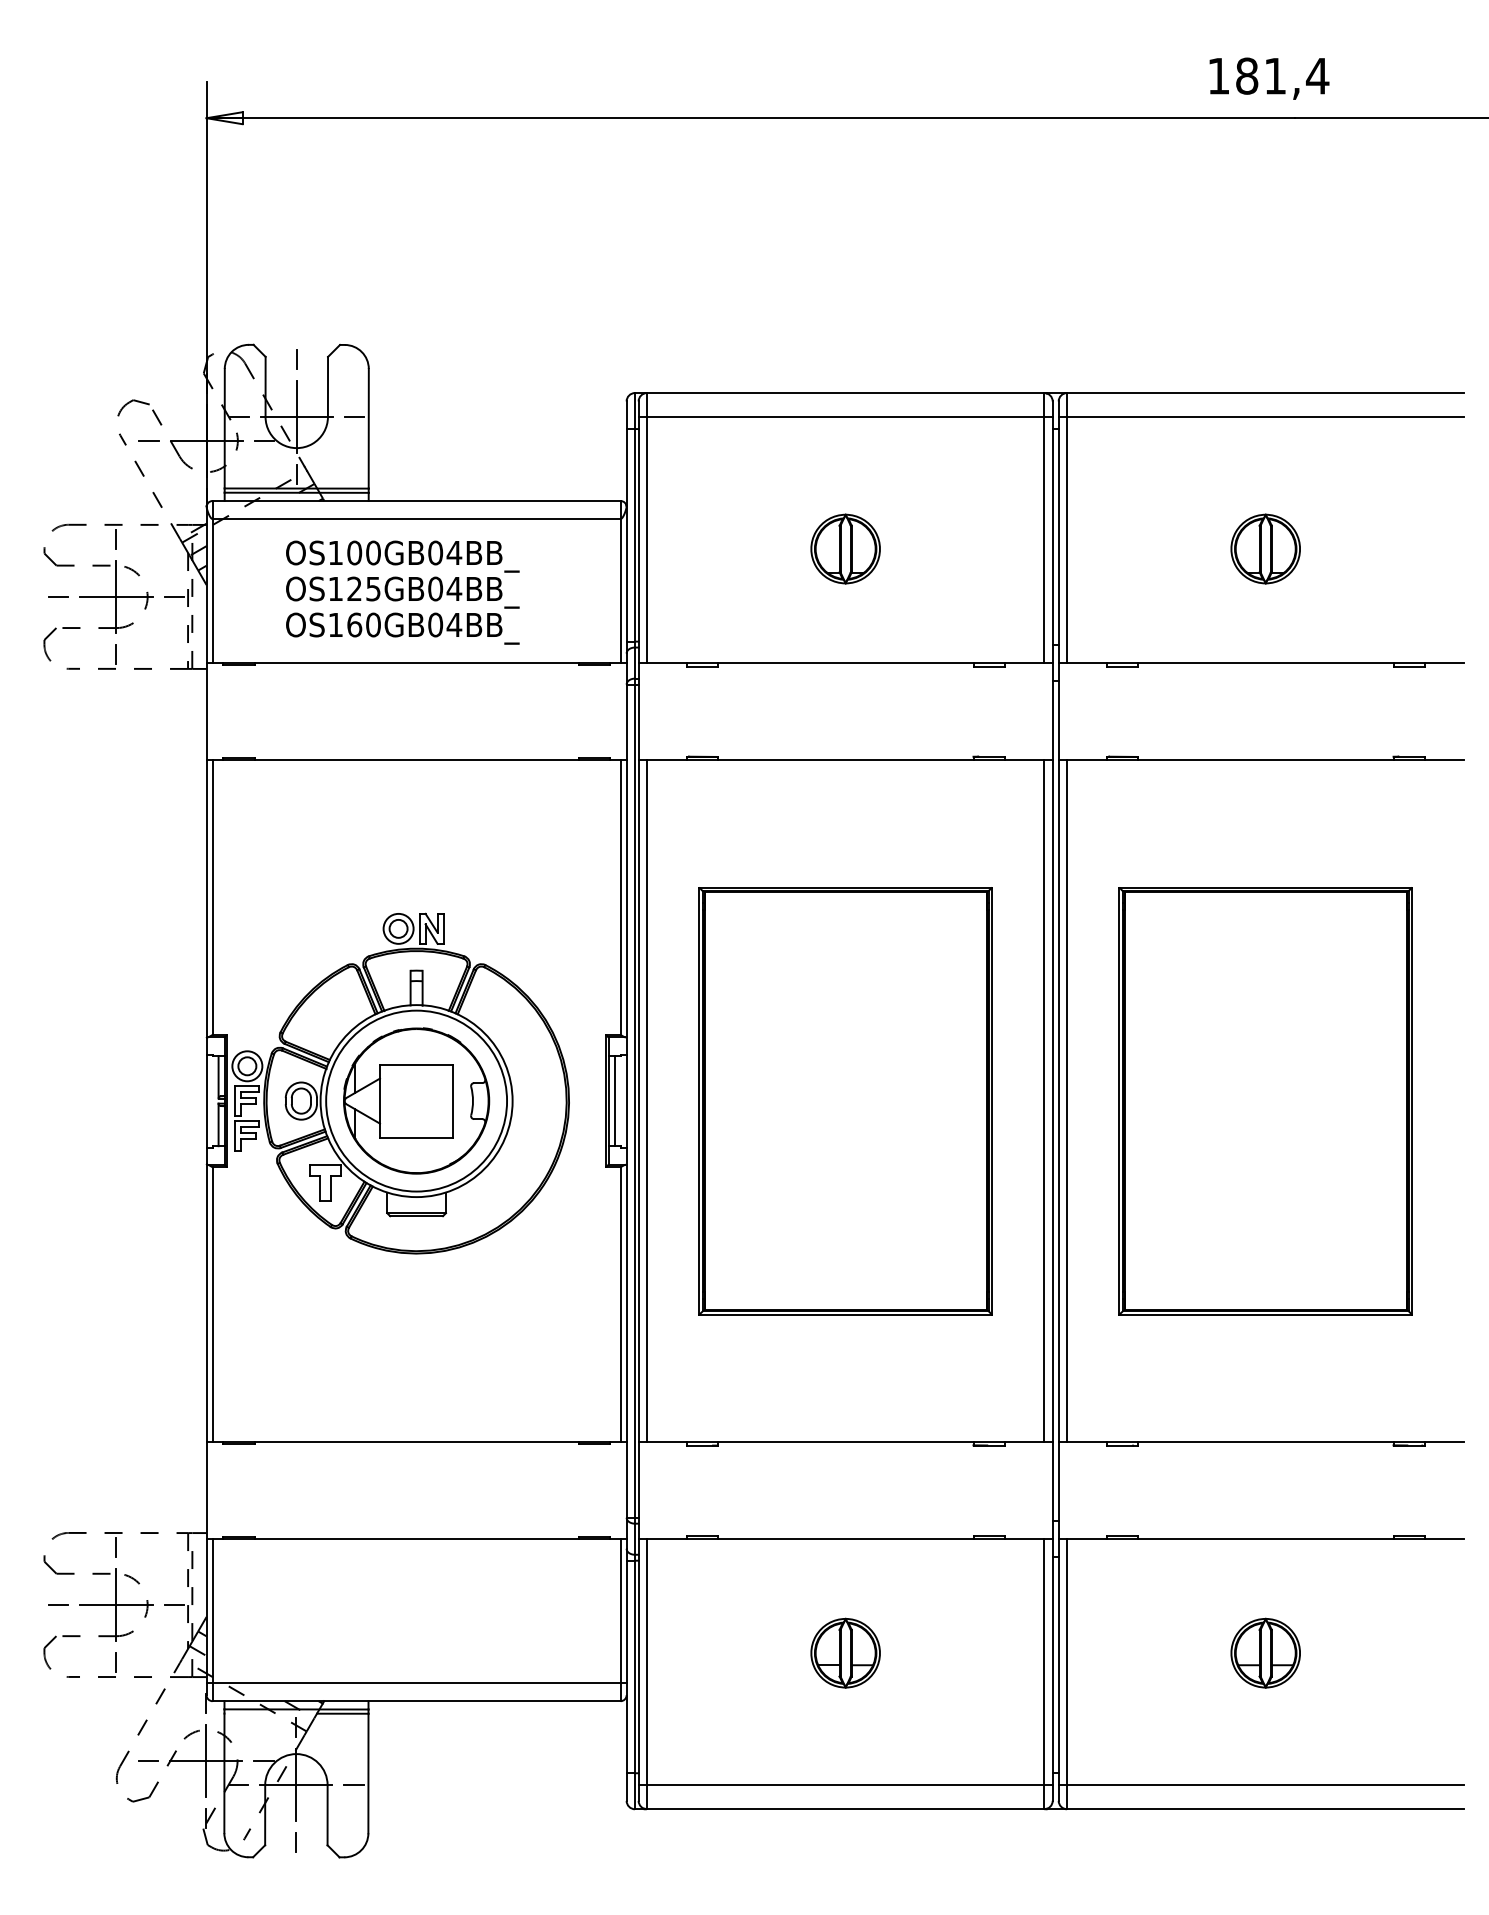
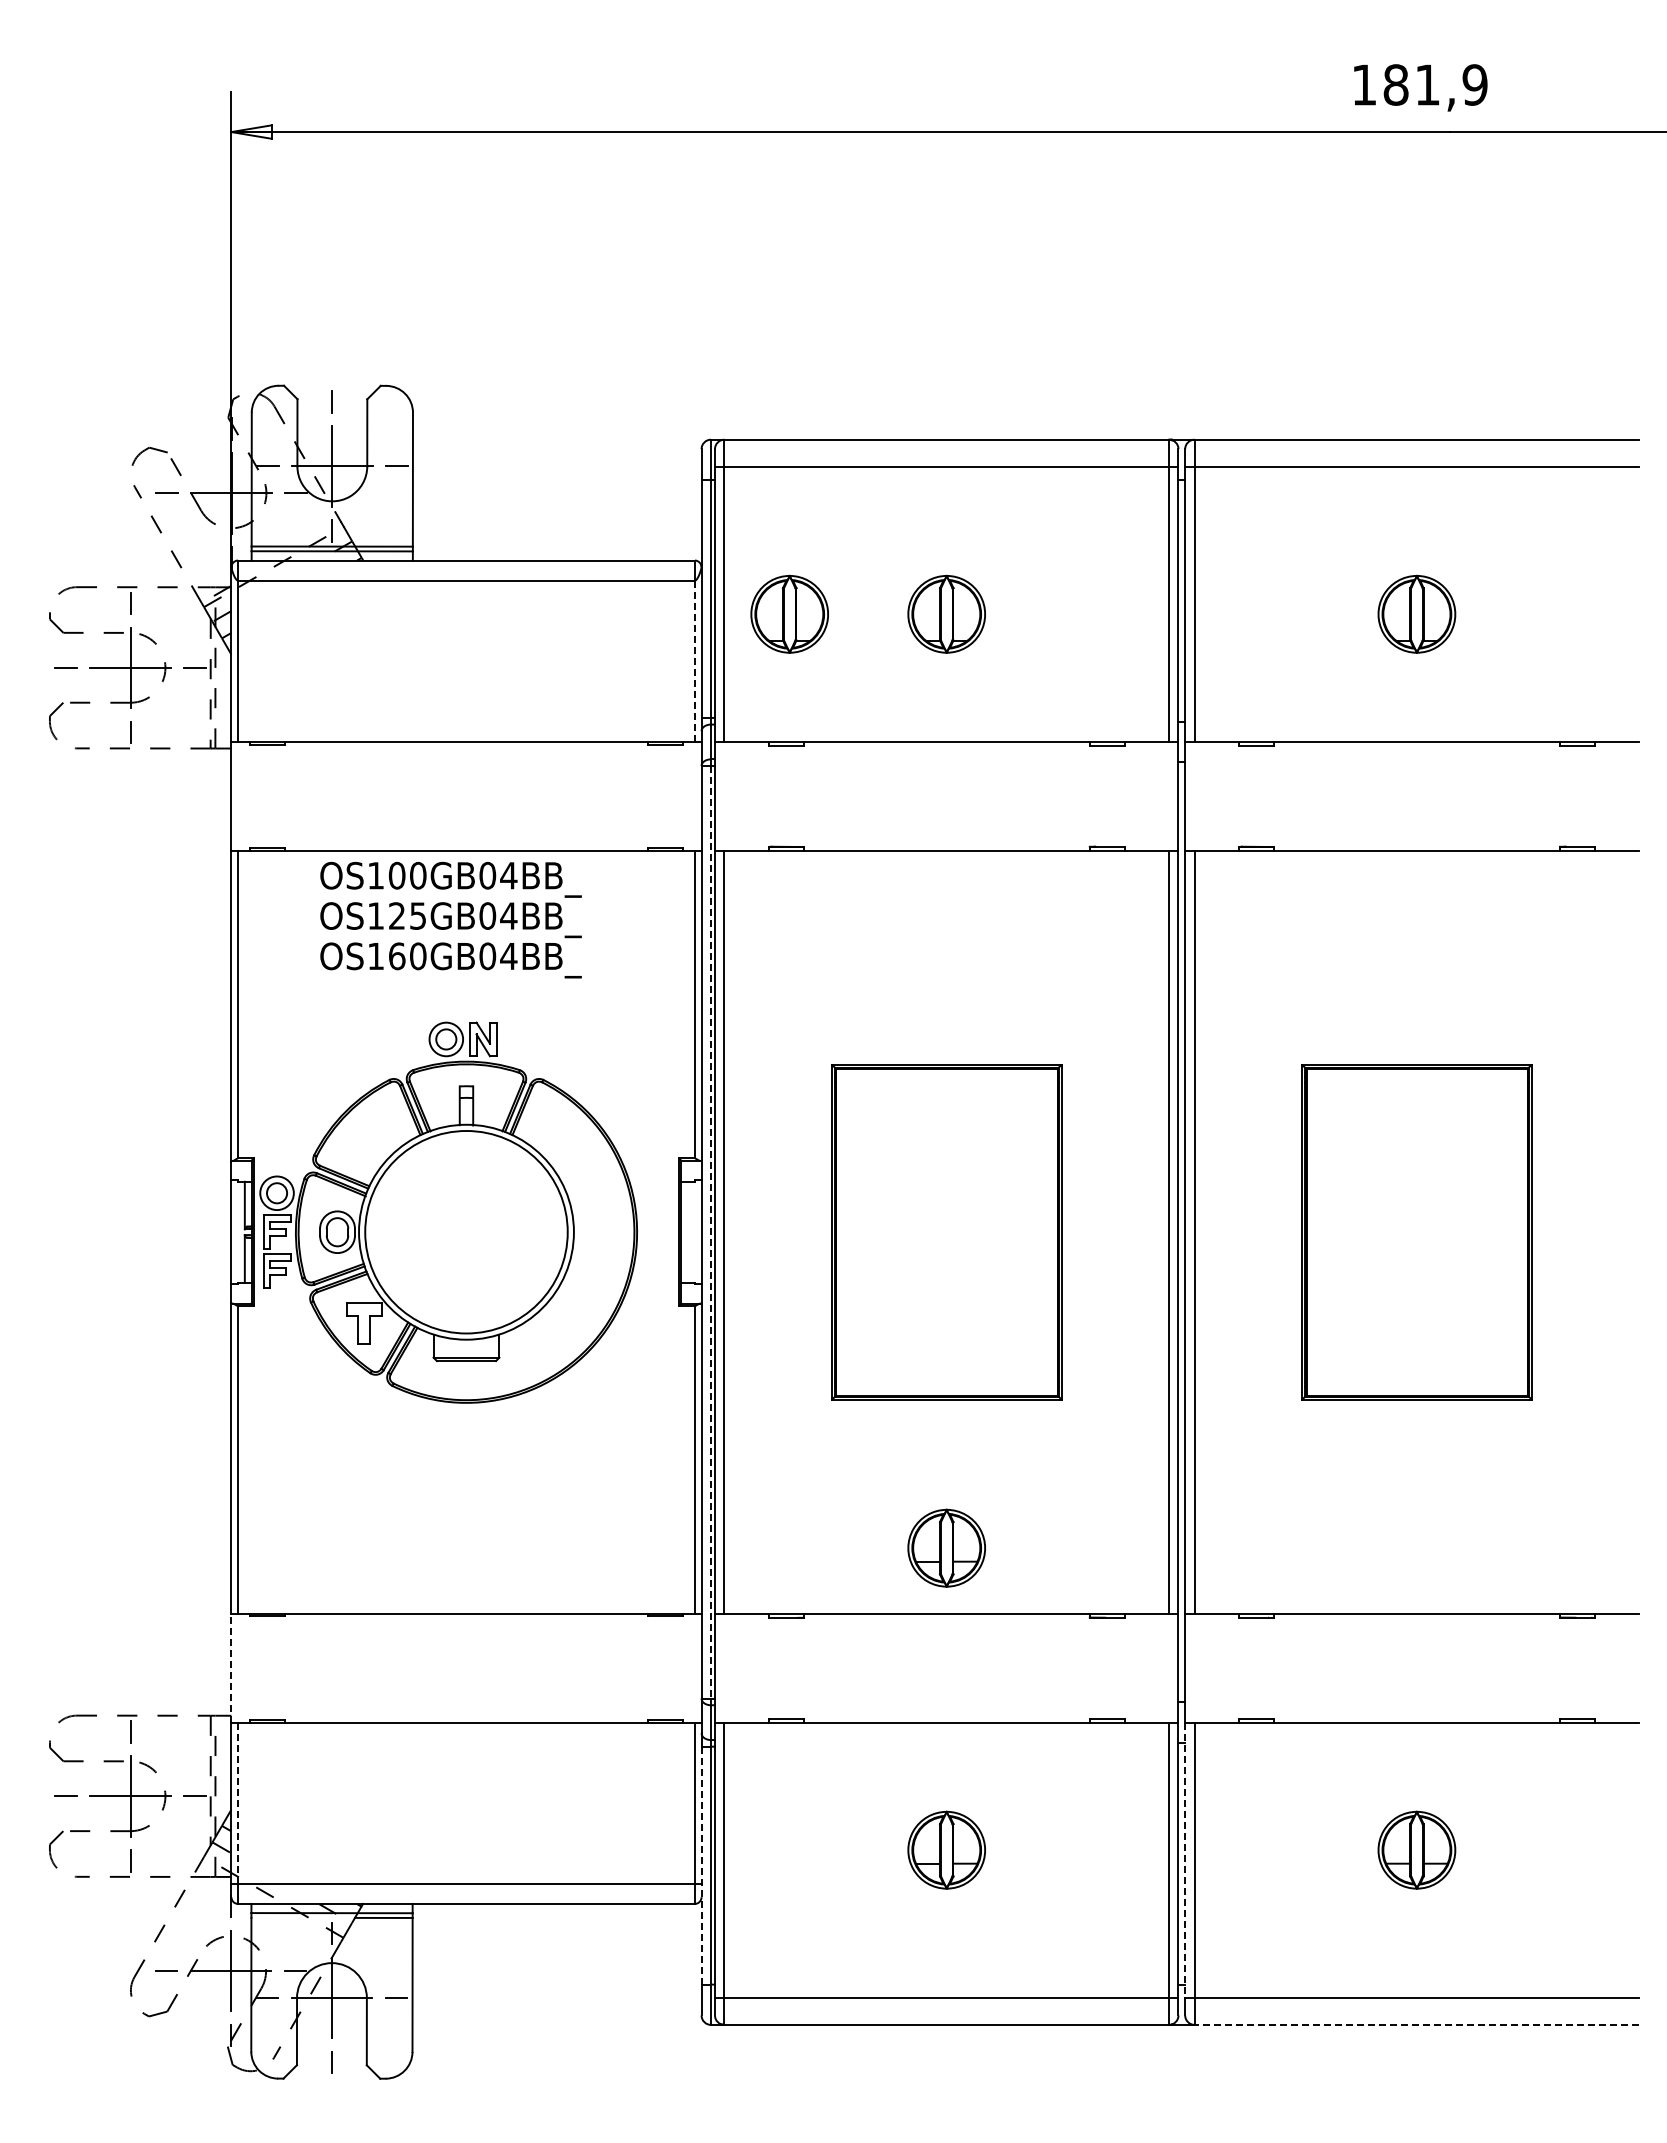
text: (1317, 75) -> (1474, 84), 181,4 -> 181,9
part: (705, 548) -> (789, 613), added
line: (620, 591) -> (694, 661), solid -> dashed
text: (402, 592) -> (450, 919), moved
part: (416, 1100) -> (466, 1231), removed
line: (614, 1100) -> (688, 1231), removed
part: (845, 1100) -> (946, 1231), size x0.7
part: (1265, 1100) -> (1416, 1231), size x0.7
line: (634, 1101) -> (710, 1232), solid -> dashed
part: (845, 1382) -> (946, 1547), added
line: (206, 1489) -> (231, 1667), solid -> dashed
line: (212, 1611) -> (238, 1803), solid -> dashed
line: (1058, 1662) -> (1185, 1860), solid -> dashed
line: (626, 1666) -> (701, 1865), solid -> dashed
line: (1265, 1808) -> (1416, 2024), solid -> dashed

